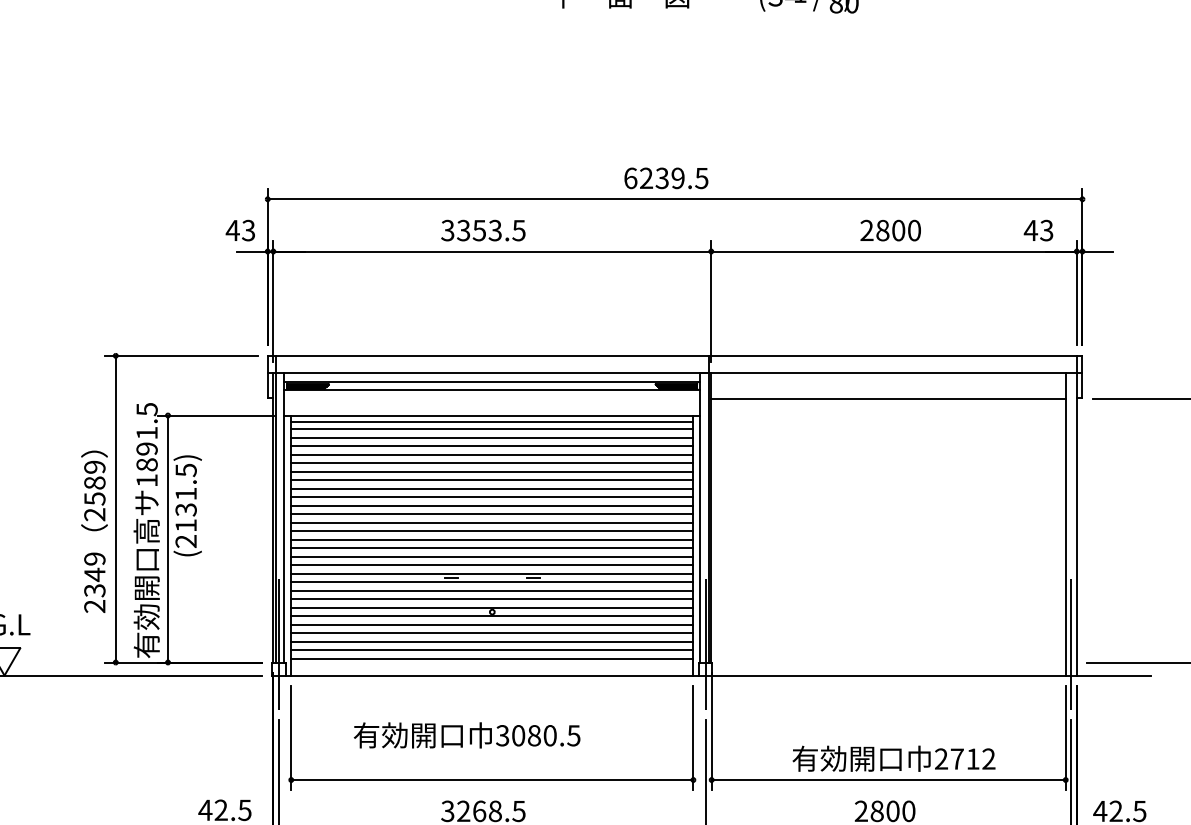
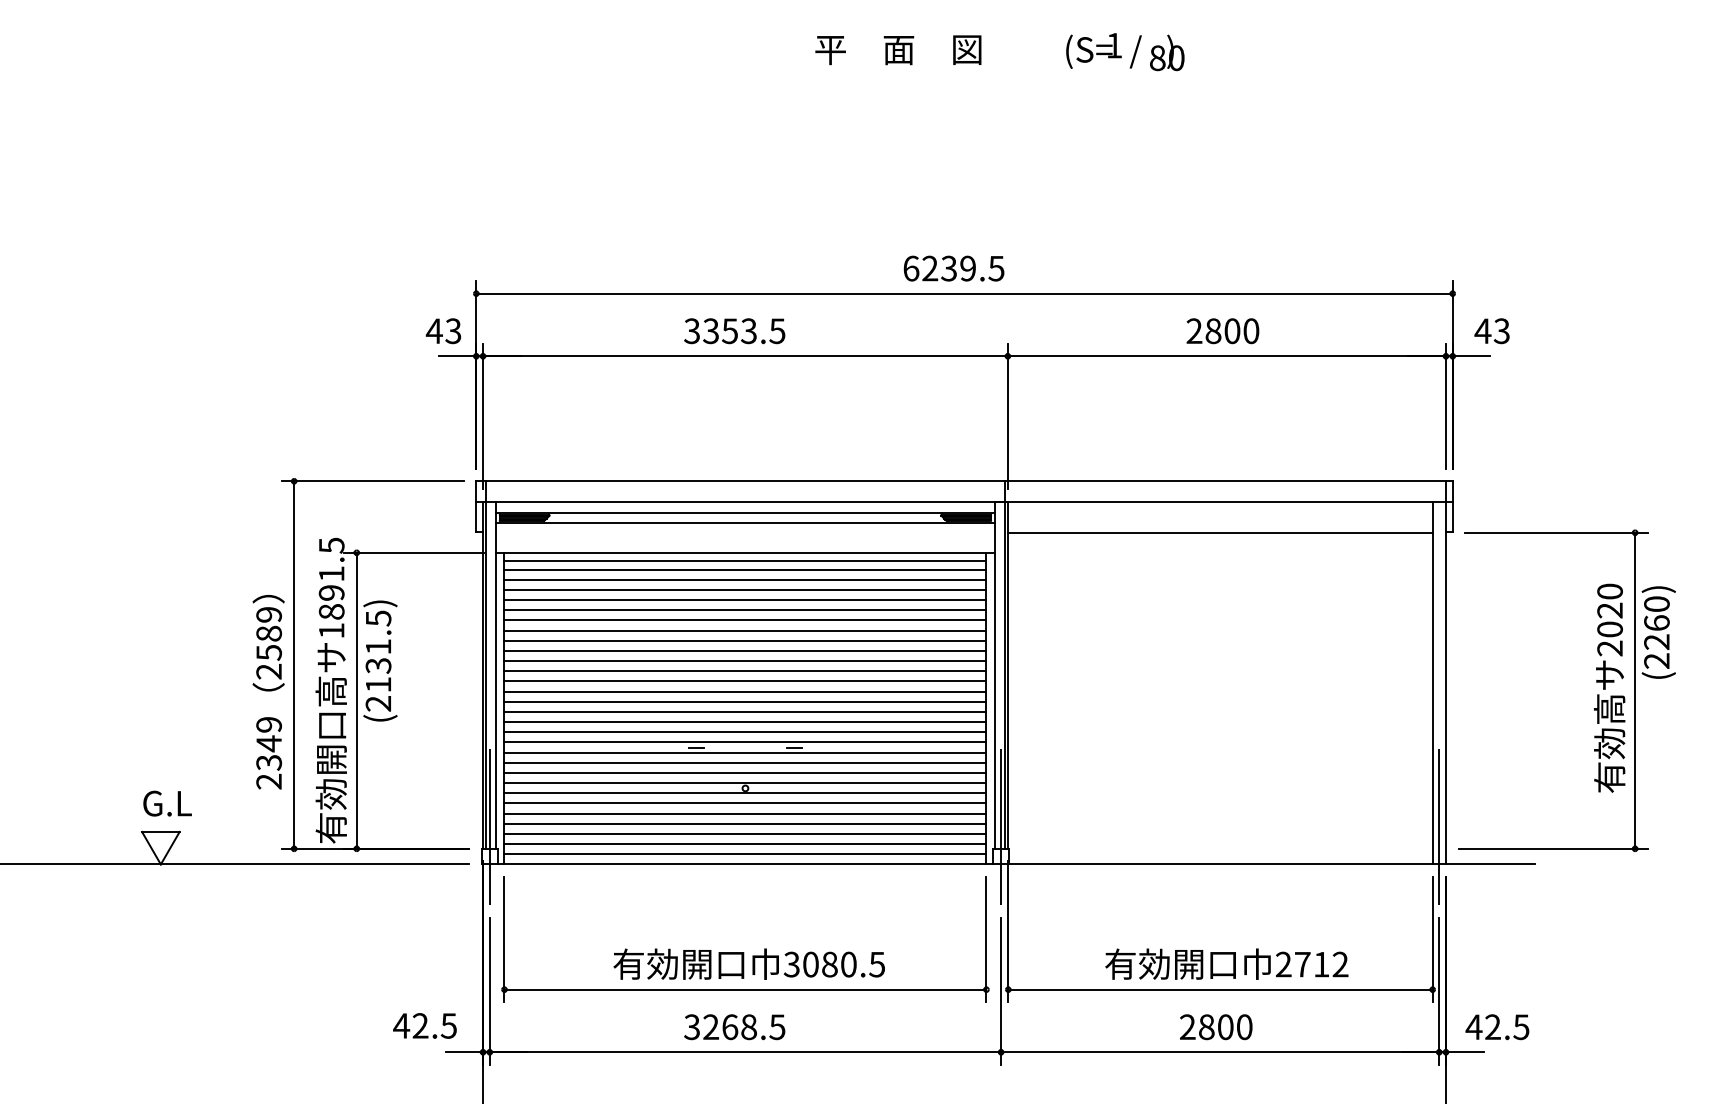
text: (1038, 230) -> (1491, 331), moved
line: (492, 667) -> (745, 854), added
text: (466, 734) -> (748, 963), moved

